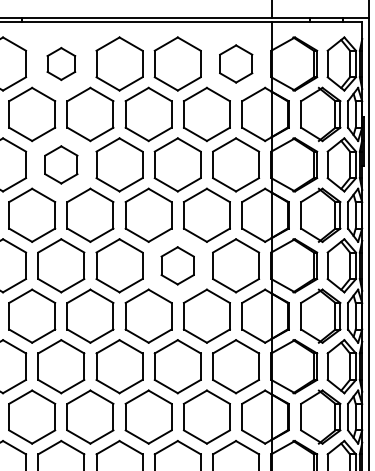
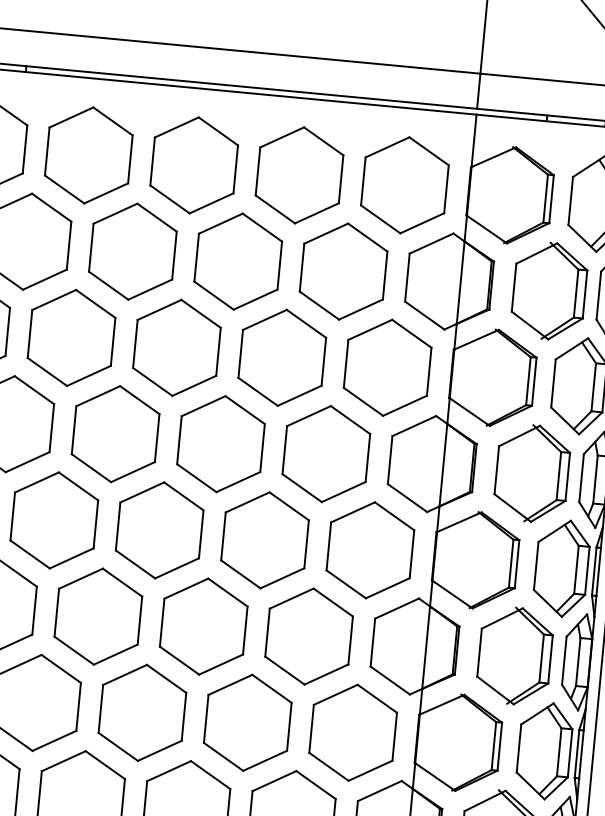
part: (61, 63) -> (89, 154), size x1.67
part: (236, 63) -> (405, 184), size x1.43
part: (61, 164) -> (71, 337), size x1.43
part: (177, 265) -> (264, 539), size x1.43

